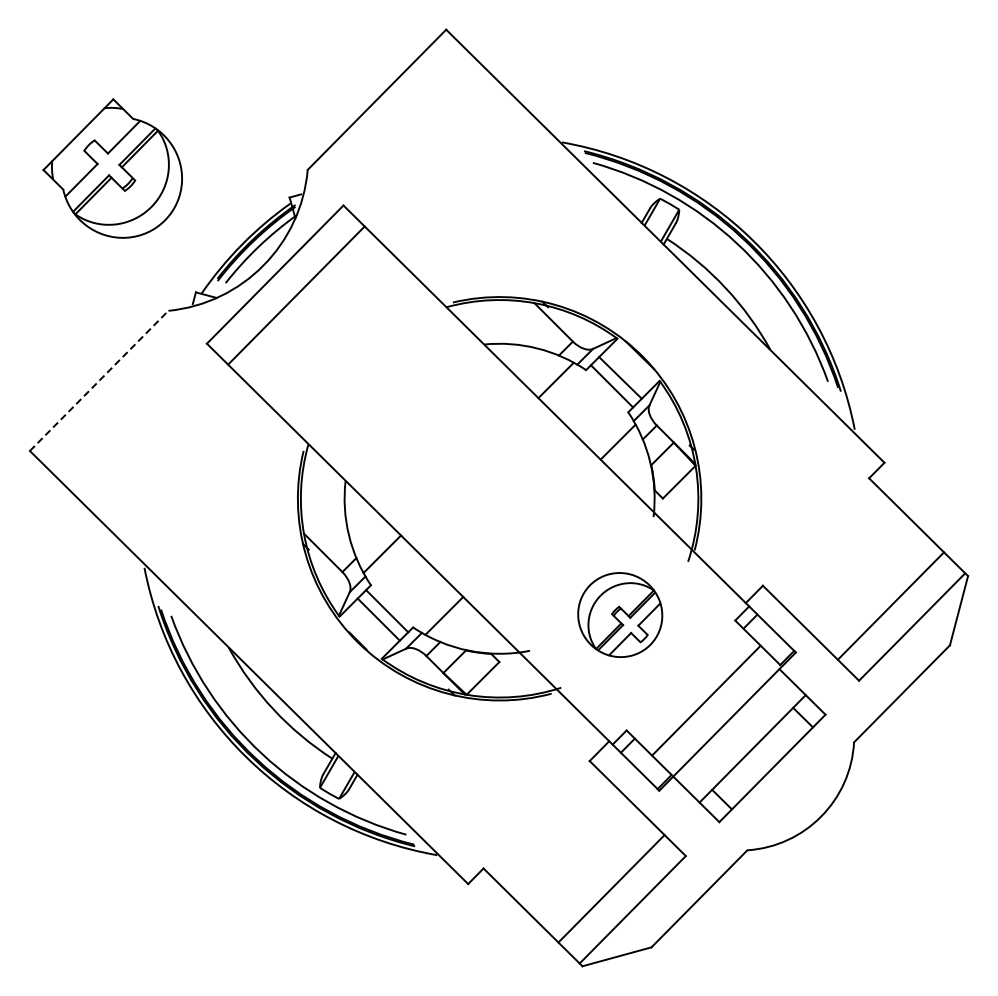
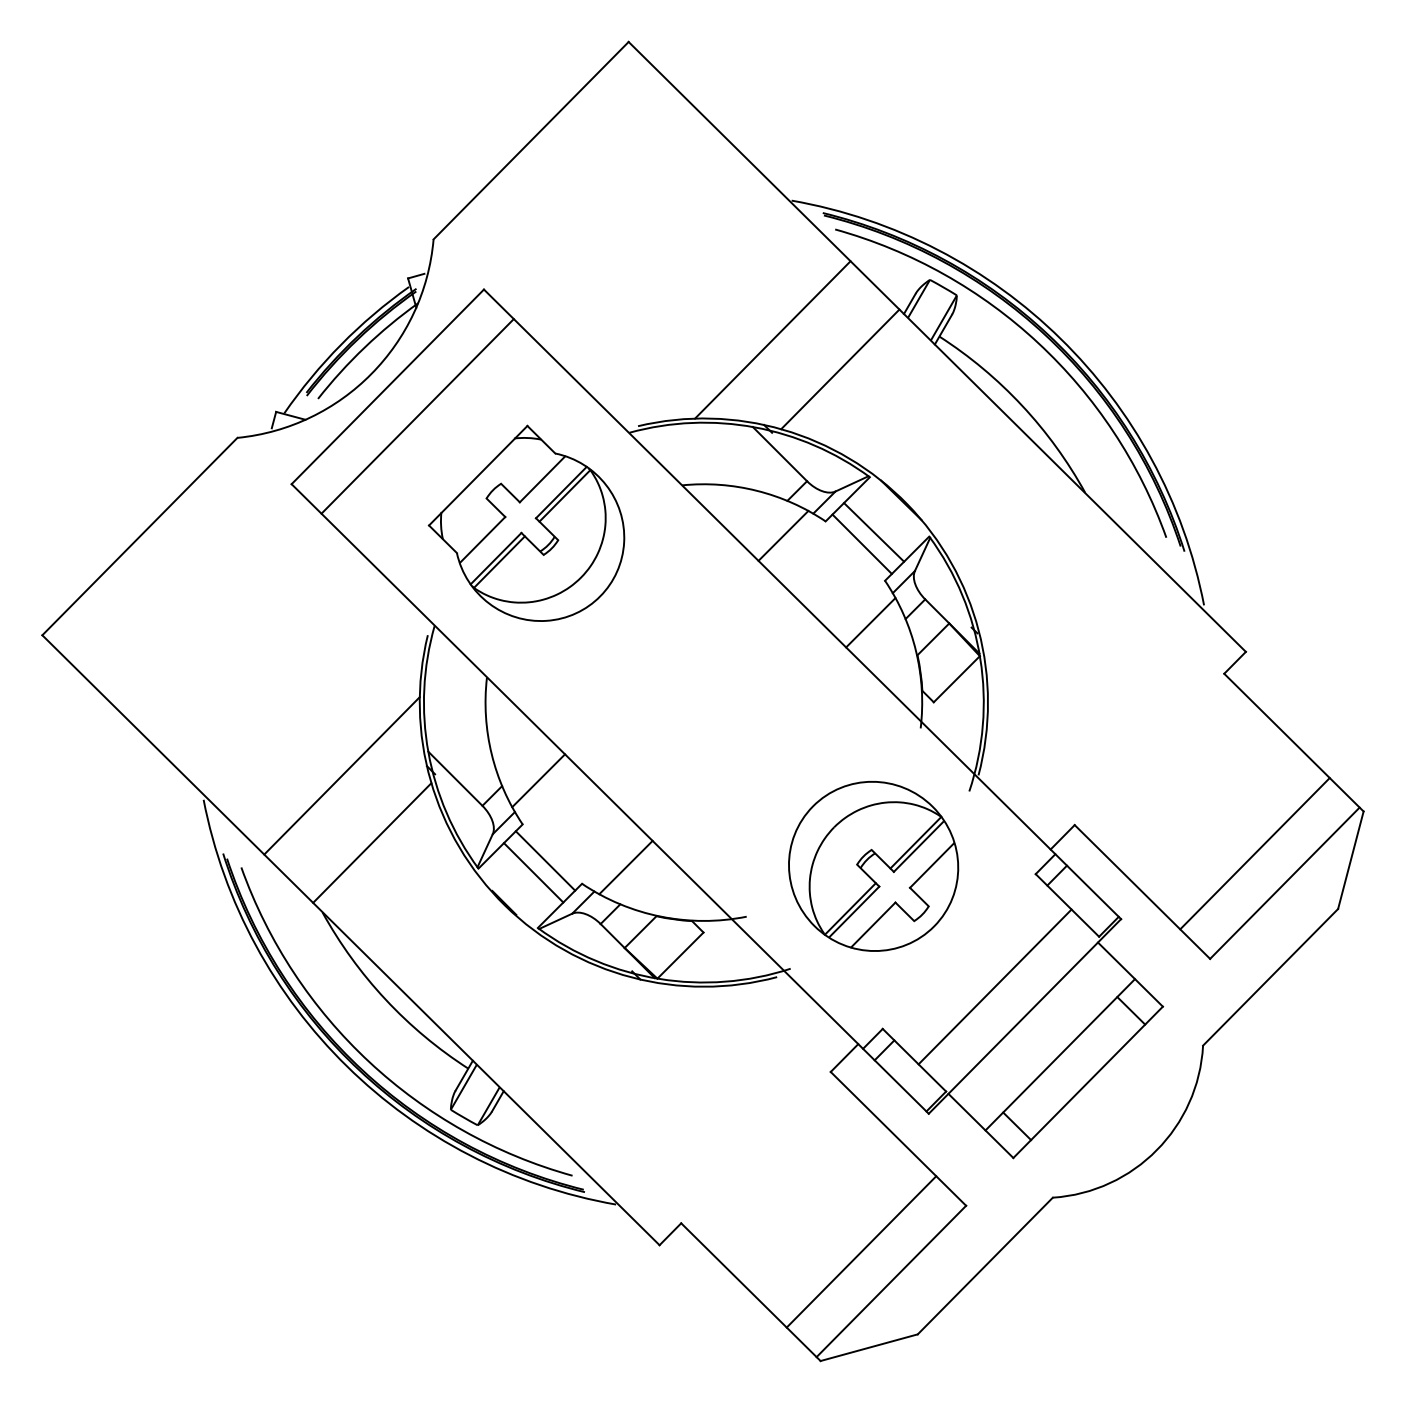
part: (112, 168) -> (526, 523), moved
line: (548, 241) -> (772, 340), added
line: (596, 261) -> (840, 368), added
line: (99, 380) -> (140, 536), dashed -> solid
line: (242, 550) -> (341, 775), added
line: (264, 598) -> (372, 843), added
part: (620, 614) -> (874, 865), size x1.43

